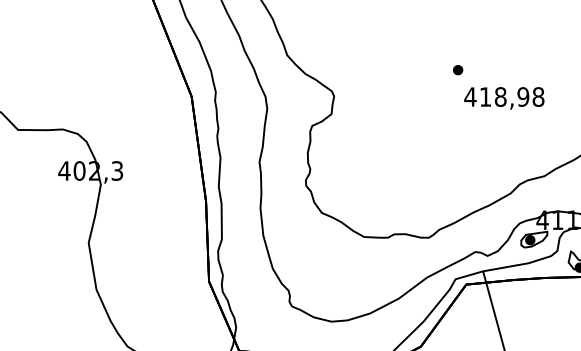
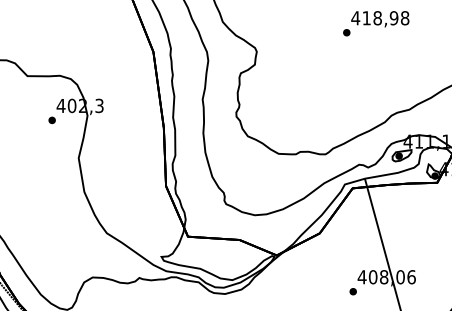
text: (504, 98) -> (380, 19), moved
part: (51, 191) -> (51, 120), added

